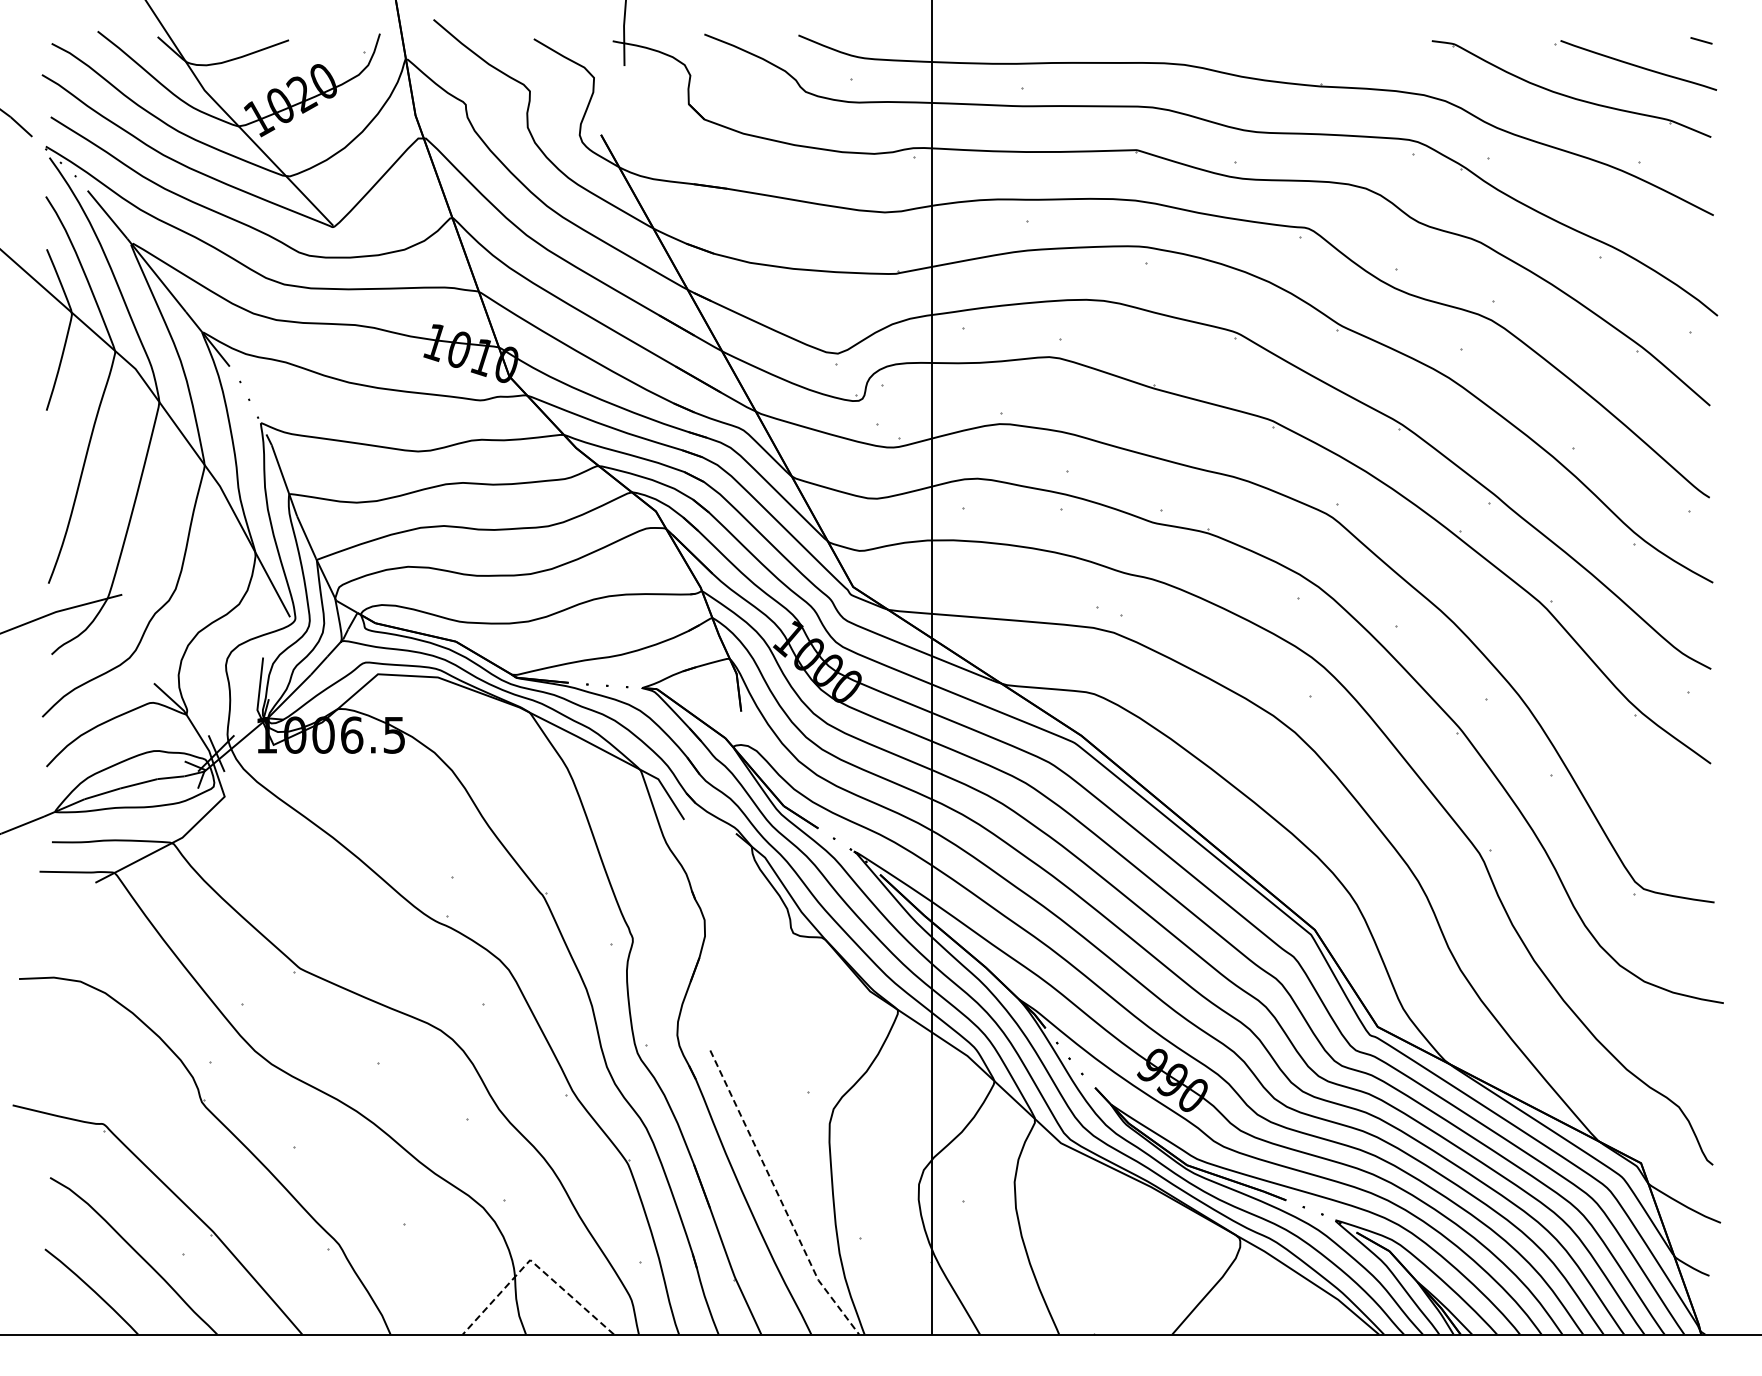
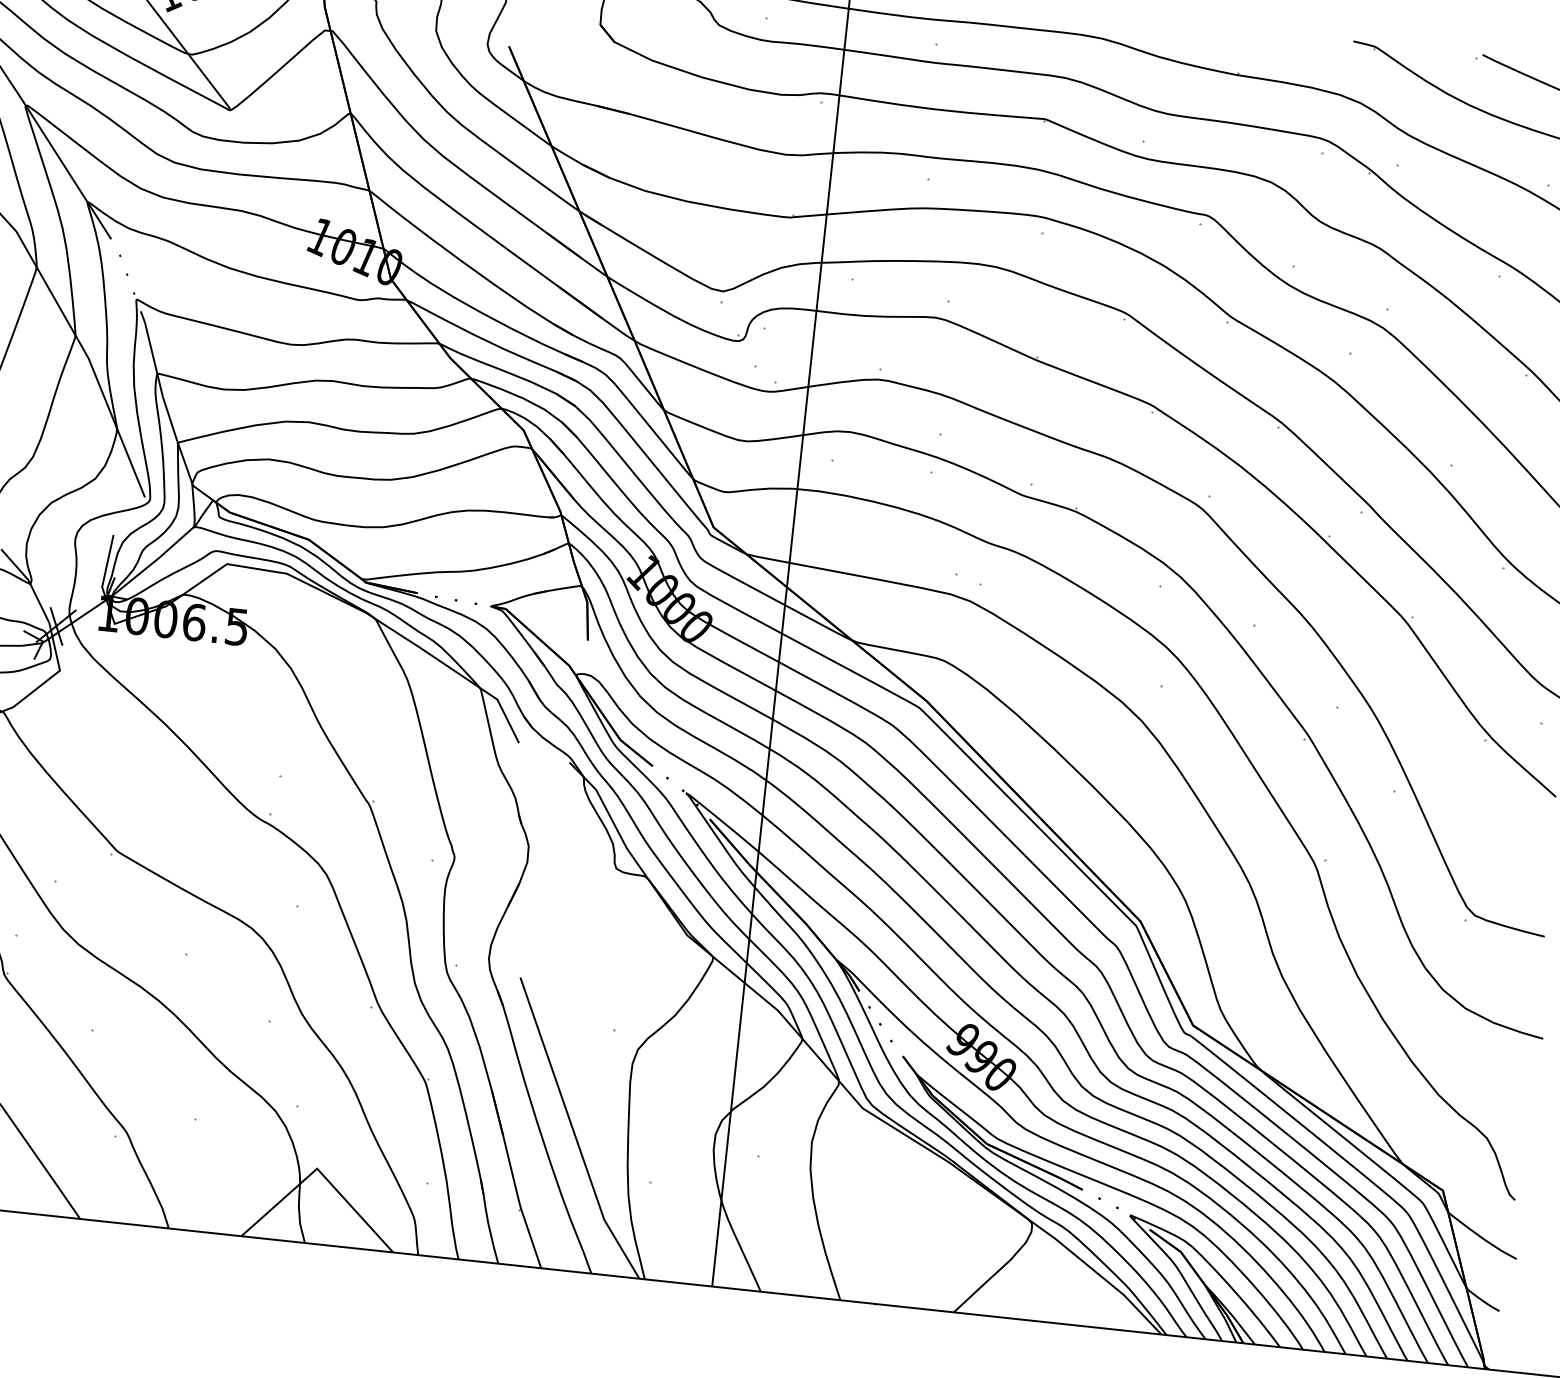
line: (779, 1197) -> (574, 1132), dashed -> solid
line: (534, 1263) -> (321, 1172), dashed -> solid

